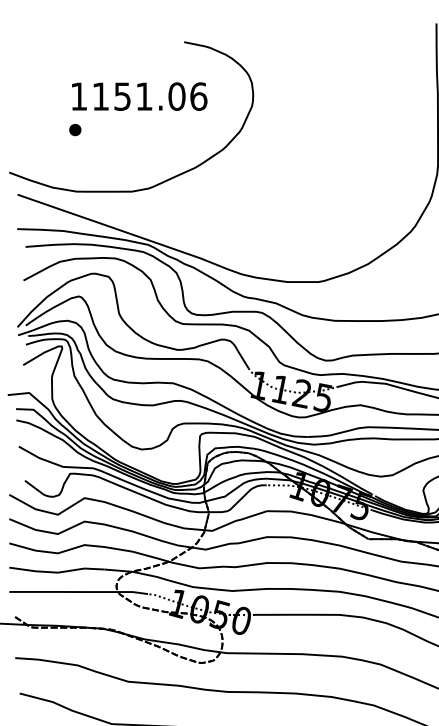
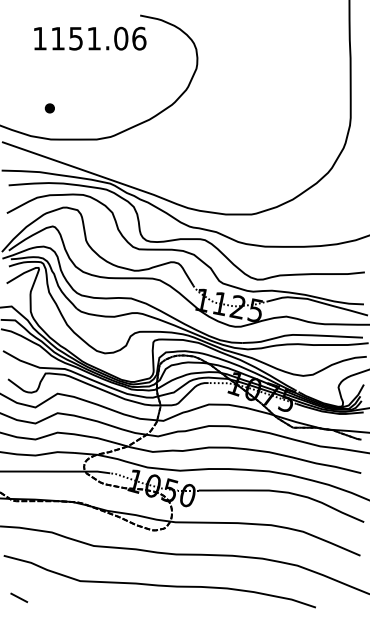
text: (139, 96) -> (90, 38), moved
part: (74, 130) -> (49, 108), moved

